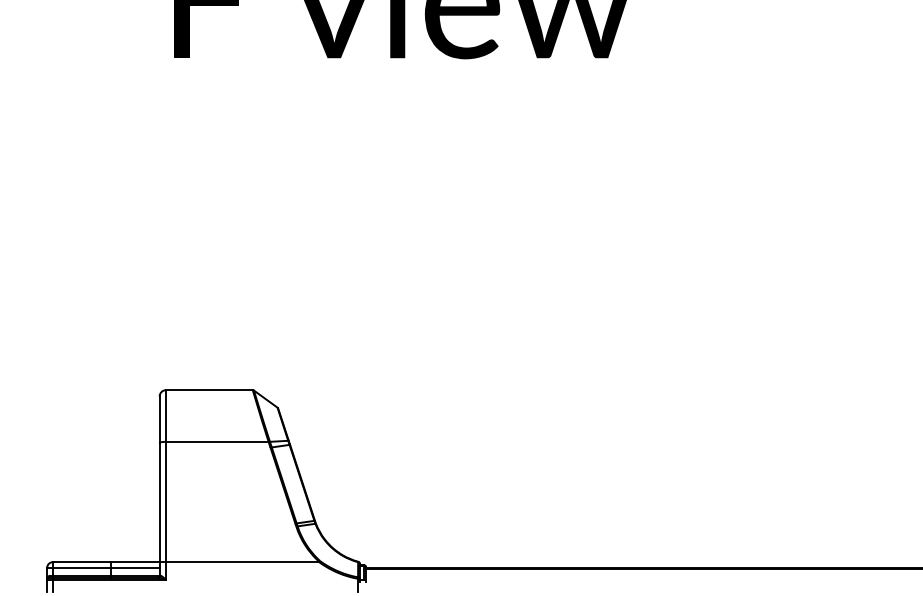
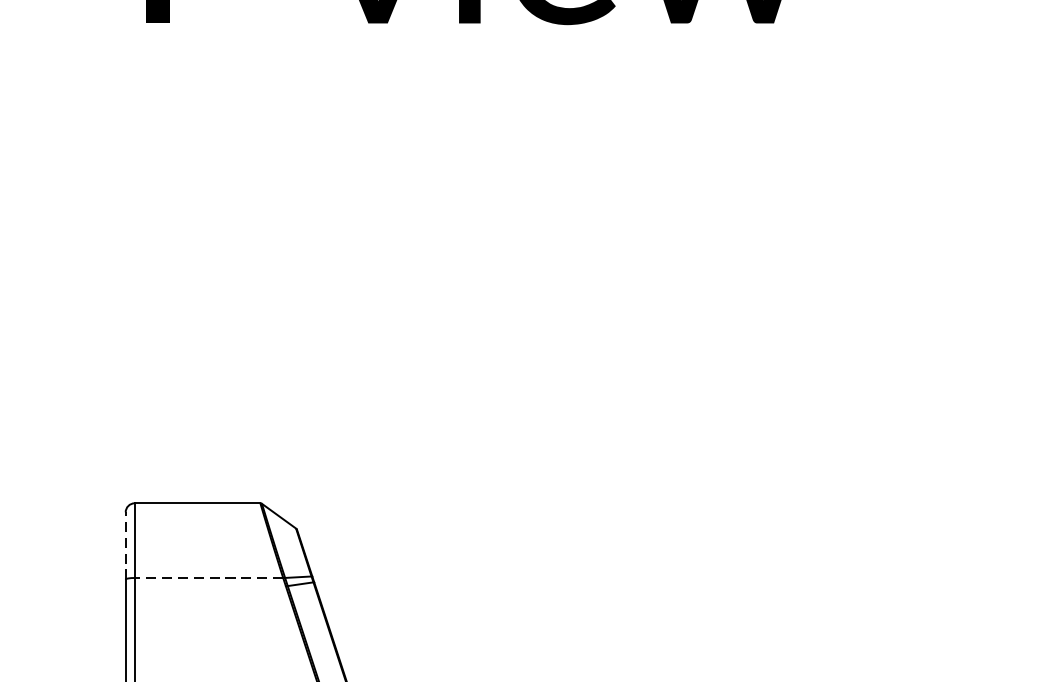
line: (159, 419) -> (125, 545), solid -> dashed
line: (216, 441) -> (207, 577), solid -> dashed

